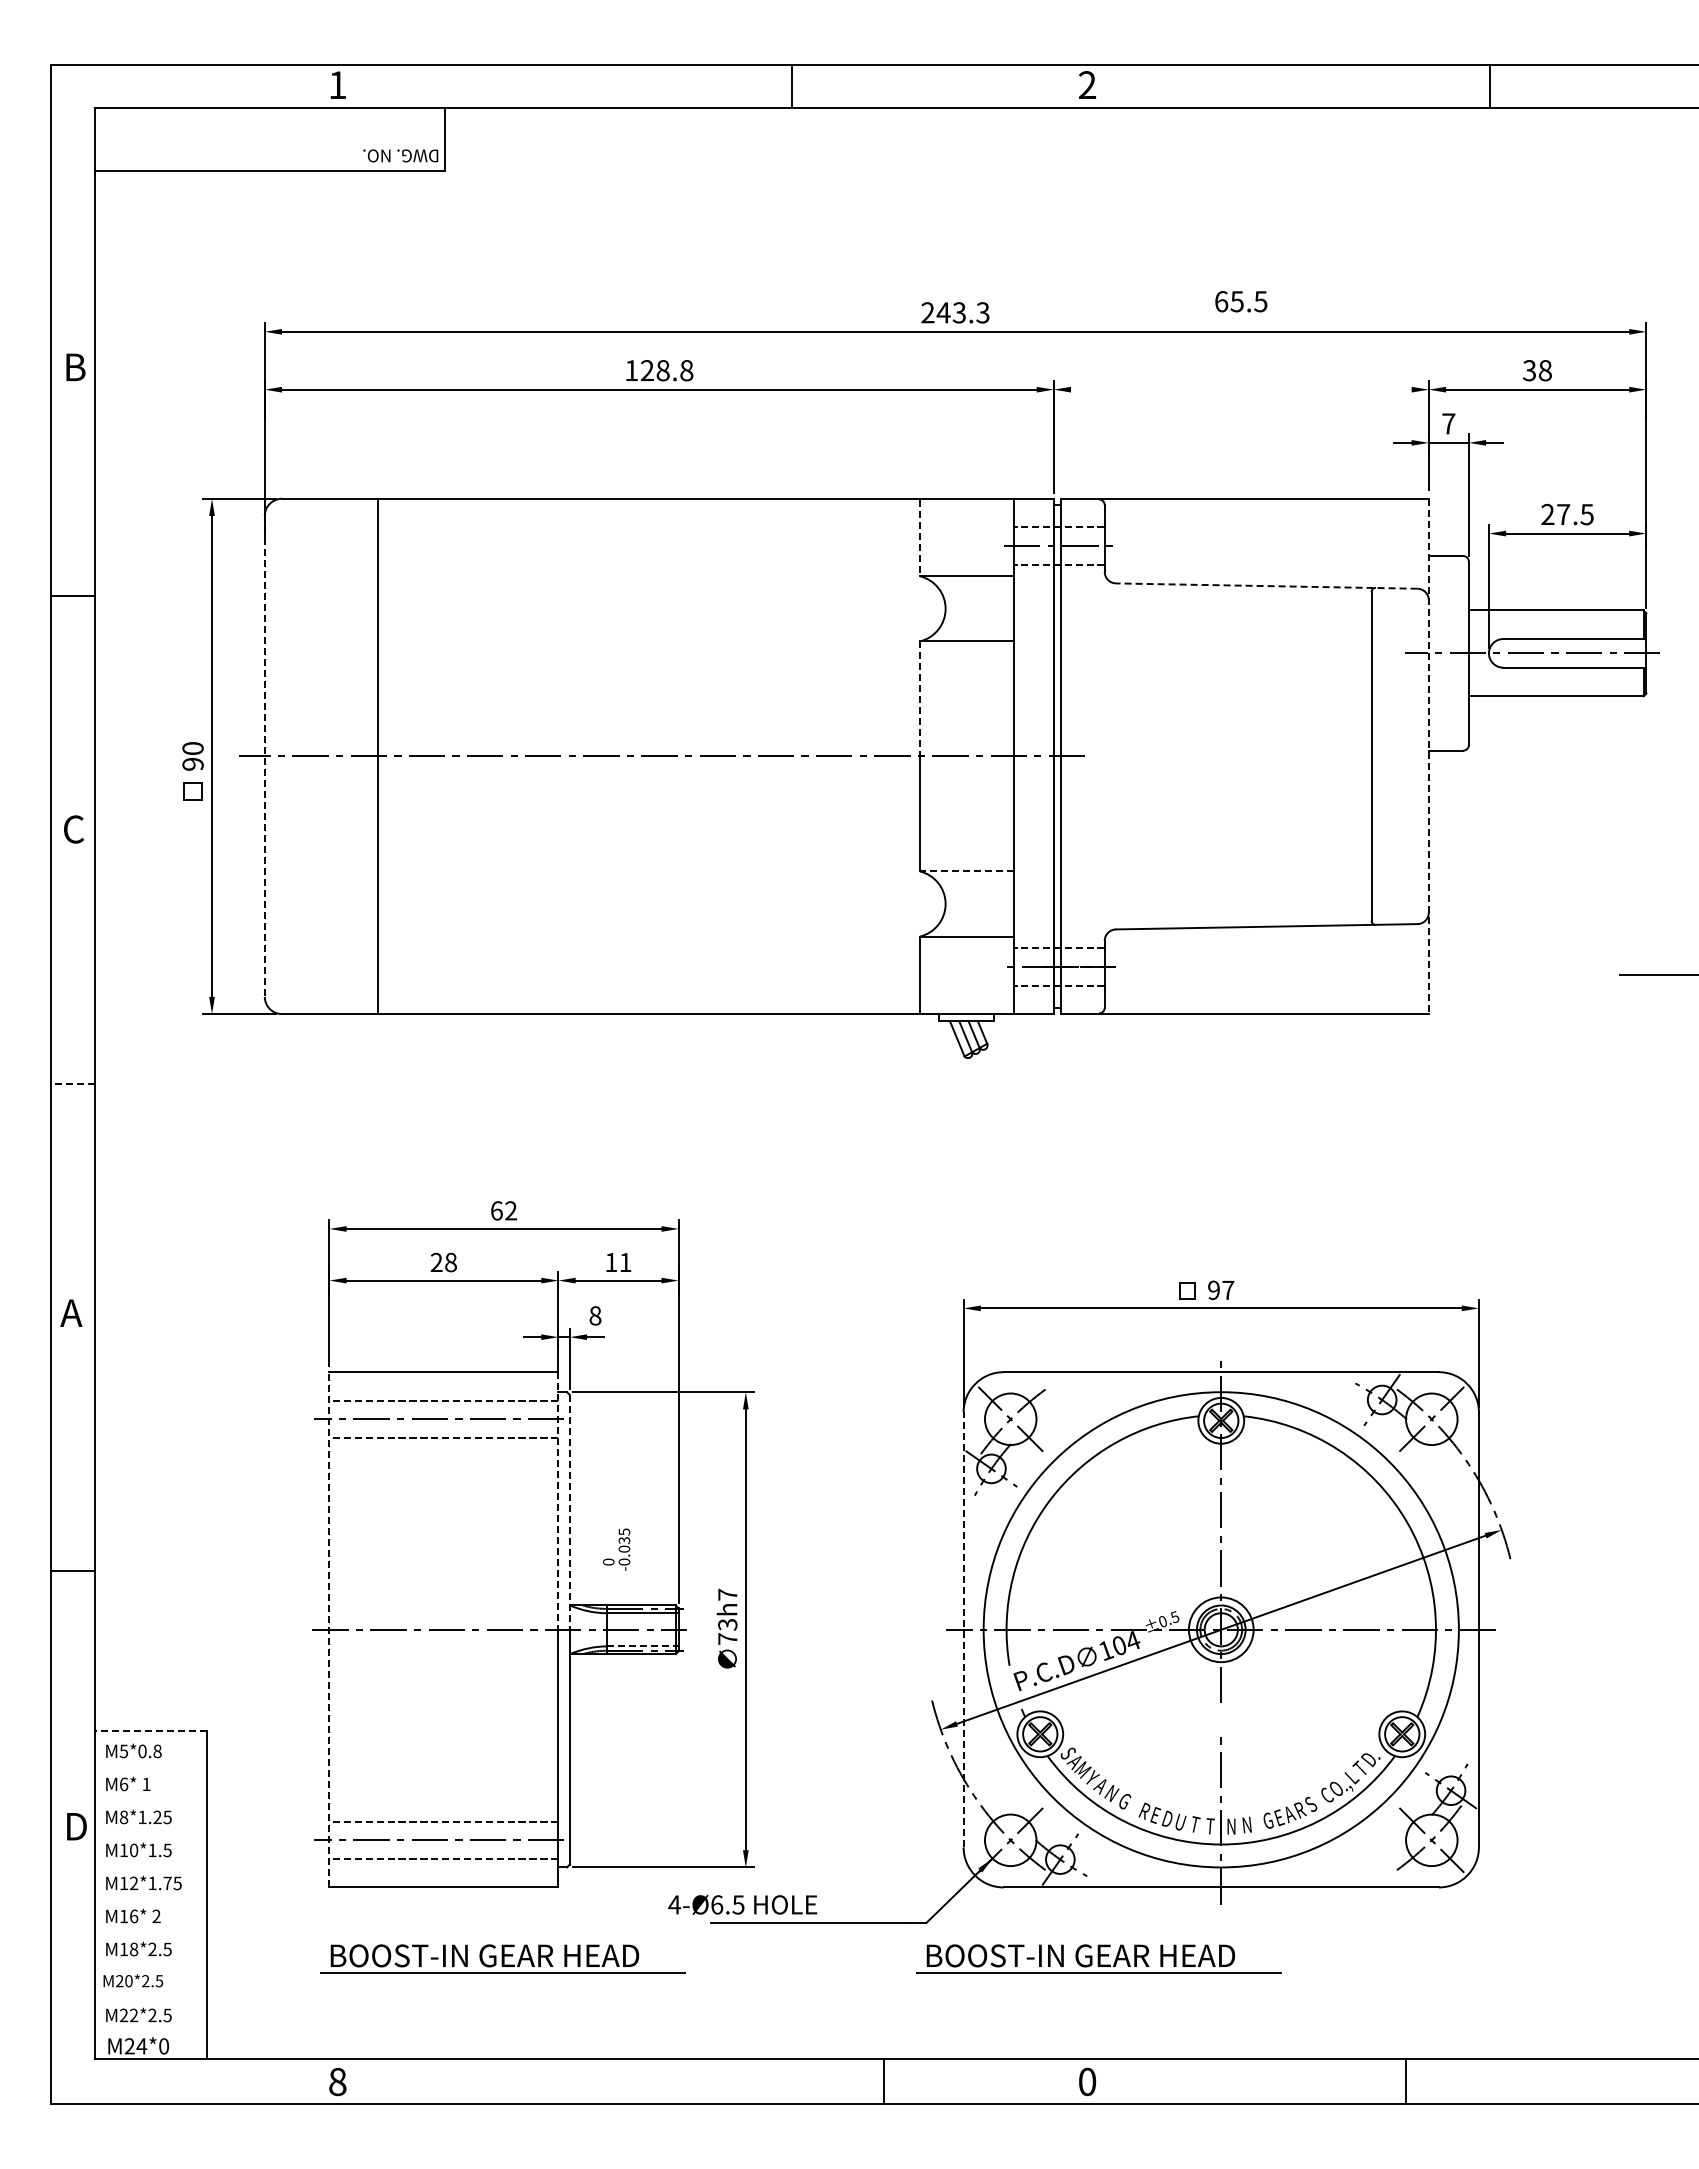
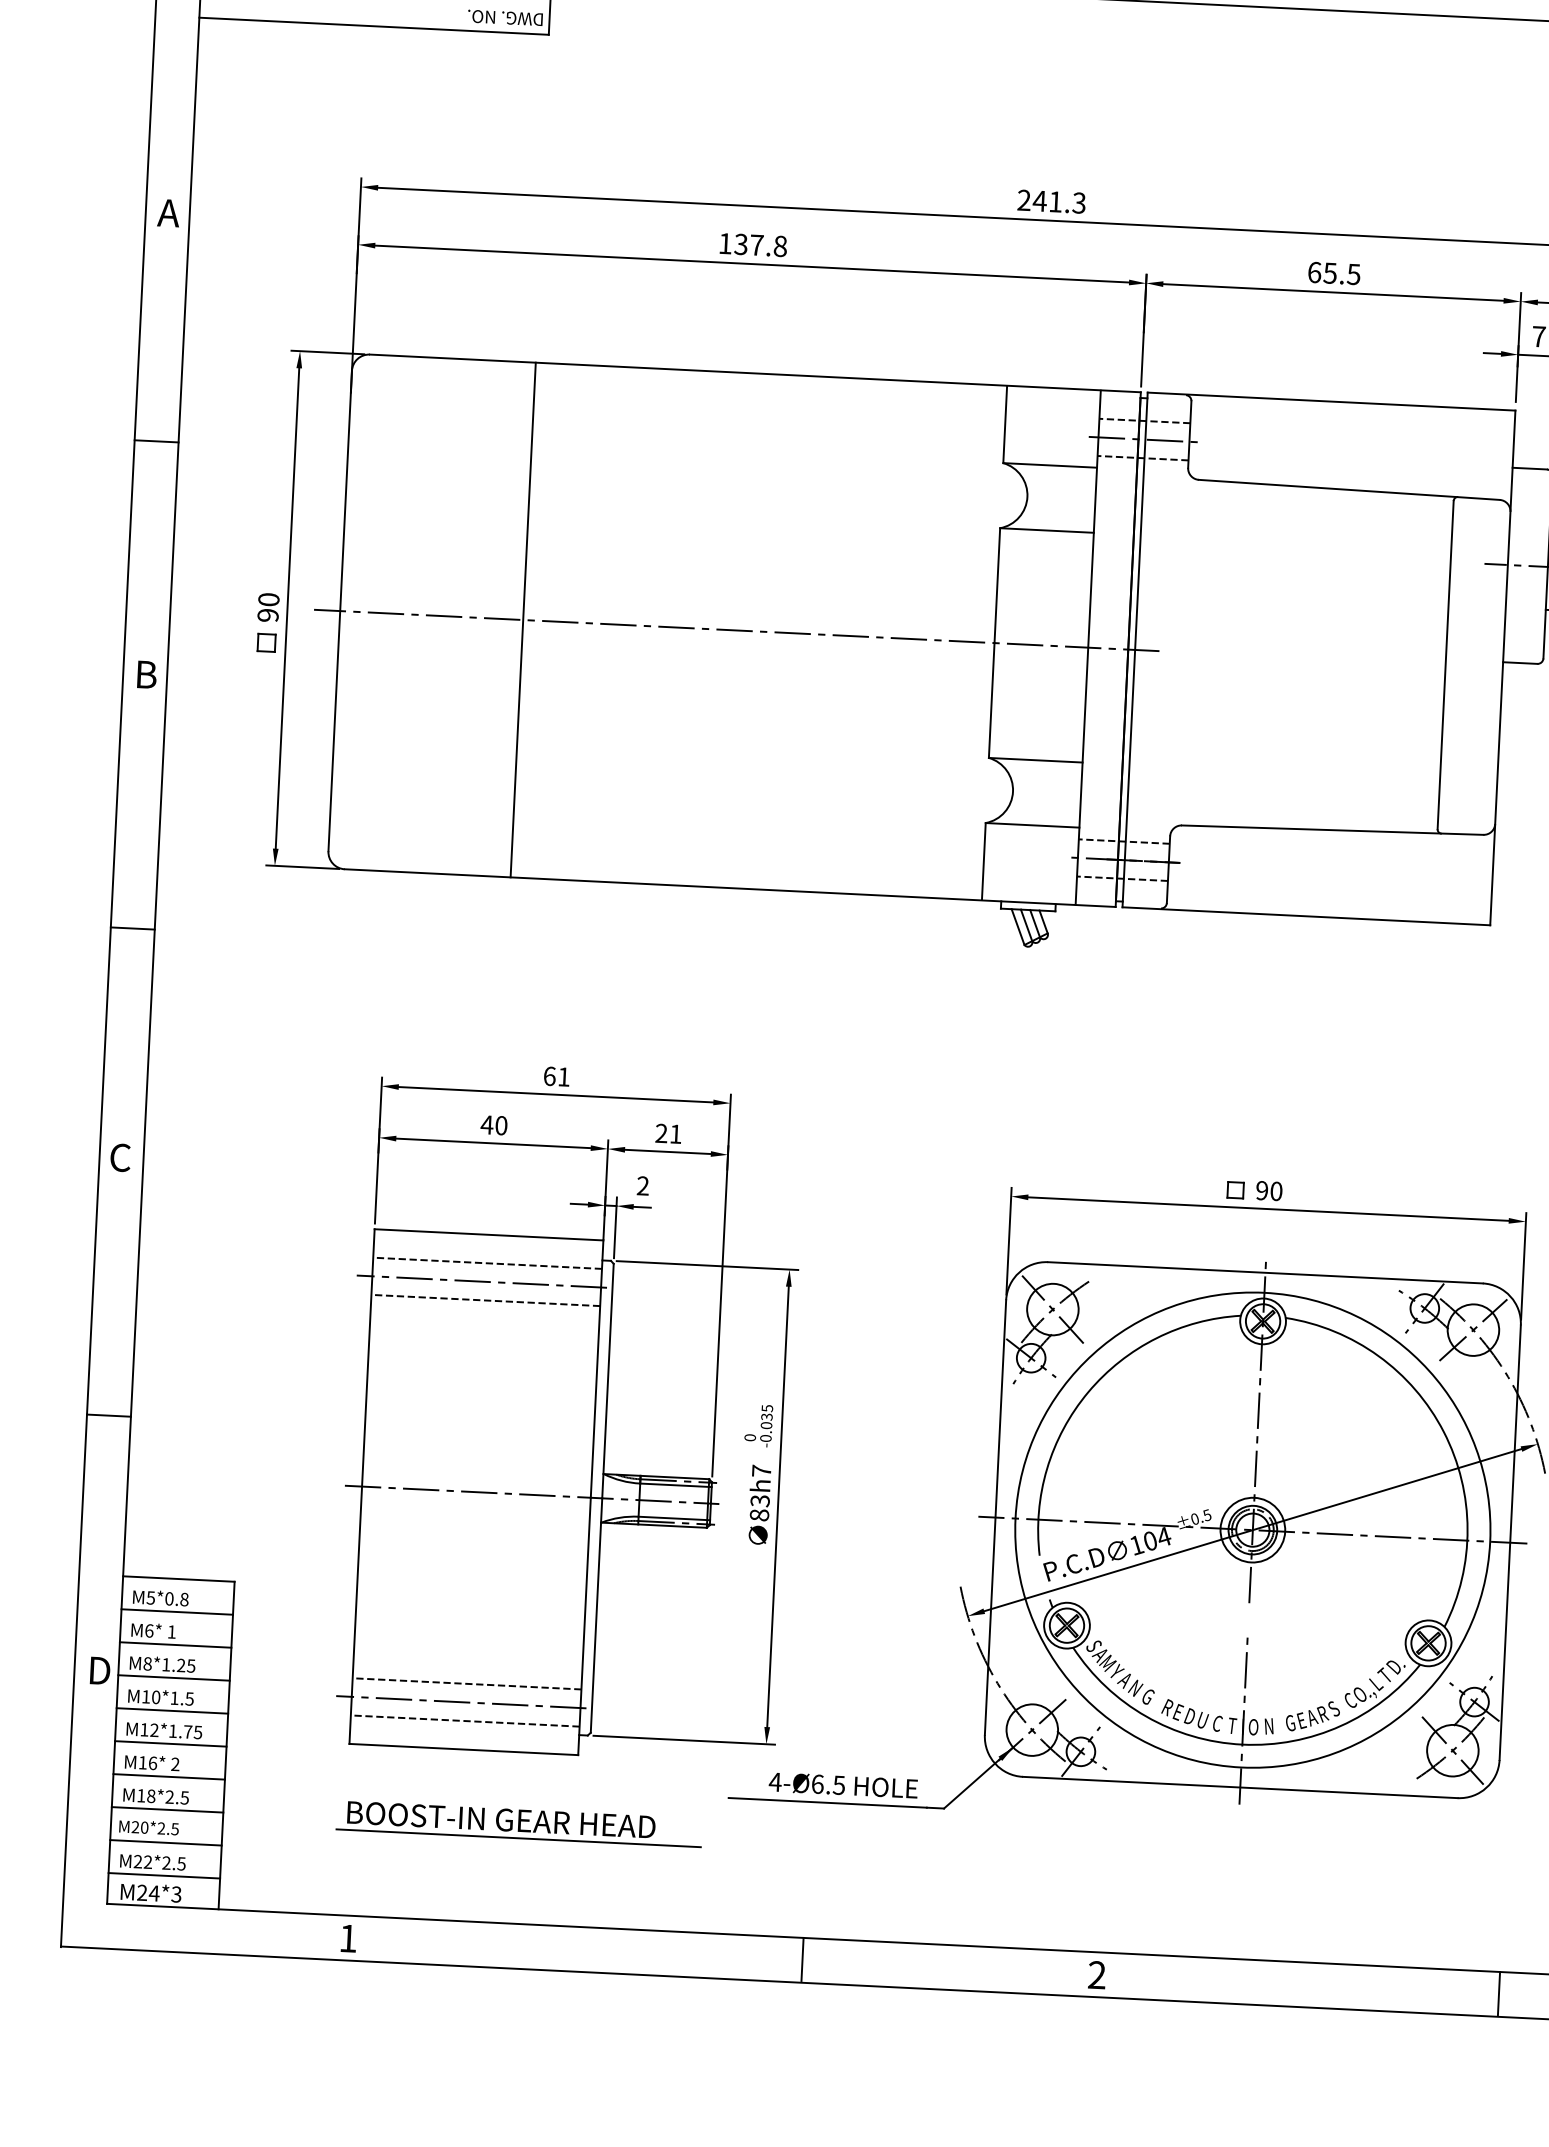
text: (1241, 301) -> (1334, 273), moved
text: (958, 312) -> (1054, 201), 243.3 -> 241.3
text: (74, 367) -> (169, 213), B -> A
text: (654, 370) -> (748, 244), 128.8 -> 137.8
line: (1240, 389) -> (1332, 292), added
line: (919, 538) -> (1004, 425), dashed -> solid
line: (1266, 586) -> (1349, 490), dashed -> solid
line: (919, 698) -> (996, 585), dashed -> solid
line: (264, 756) -> (339, 611), dashed -> solid
line: (378, 756) -> (523, 620), moved
line: (1428, 756) -> (1502, 667), dashed -> solid
text: (74, 829) -> (146, 674), C -> B
line: (966, 871) -> (1035, 760), dashed -> solid
line: (73, 1083) -> (133, 928), dashed -> solid
text: (510, 1210) -> (563, 1076), 62 -> 61
text: (443, 1261) -> (494, 1124), 28 -> 40
text: (611, 1261) -> (661, 1132), 11 -> 21
text: (1228, 1290) -> (1276, 1191), 97 -> 90
text: (71, 1313) -> (119, 1158), A -> C
text: (595, 1315) -> (643, 1185), 8 -> 2
line: (558, 1501) -> (597, 1369), dashed -> solid
line: (569, 1512) -> (607, 1381), dashed -> solid
text: (616, 1549) -> (758, 1425), moved
line: (329, 1629) -> (362, 1486), dashed -> solid
line: (963, 1629) -> (995, 1517), dashed -> solid
text: (727, 1638) -> (759, 1514), 73h7 -> 83h7
line: (642, 1646) -> (673, 1518), dashed -> solid
line: (150, 1731) -> (178, 1579), dashed -> solid
line: (150, 1764) -> (176, 1612), added
line: (150, 1797) -> (175, 1645), added
text: (1195, 1824) -> (1217, 1723), T -> C
text: (1231, 1826) -> (1253, 1727), N -> O
line: (150, 1830) -> (173, 1678), added
line: (150, 1863) -> (171, 1711), added
line: (150, 1896) -> (170, 1744), added
text: (742, 1904) -> (843, 1785), moved
line: (150, 1929) -> (168, 1777), added
part: (1098, 1958) -> (1114, 1852), removed
line: (150, 1962) -> (167, 1810), added
line: (150, 1995) -> (165, 1843), added
line: (150, 2028) -> (163, 1876), added
text: (164, 2046) -> (177, 1894), M24*0 -> M24*3
line: (884, 2080) -> (802, 1959), moved
line: (1405, 2080) -> (1498, 1993), moved
text: (337, 2081) -> (348, 1938), 8 -> 1
text: (1087, 2081) -> (1097, 1974), 0 -> 2

